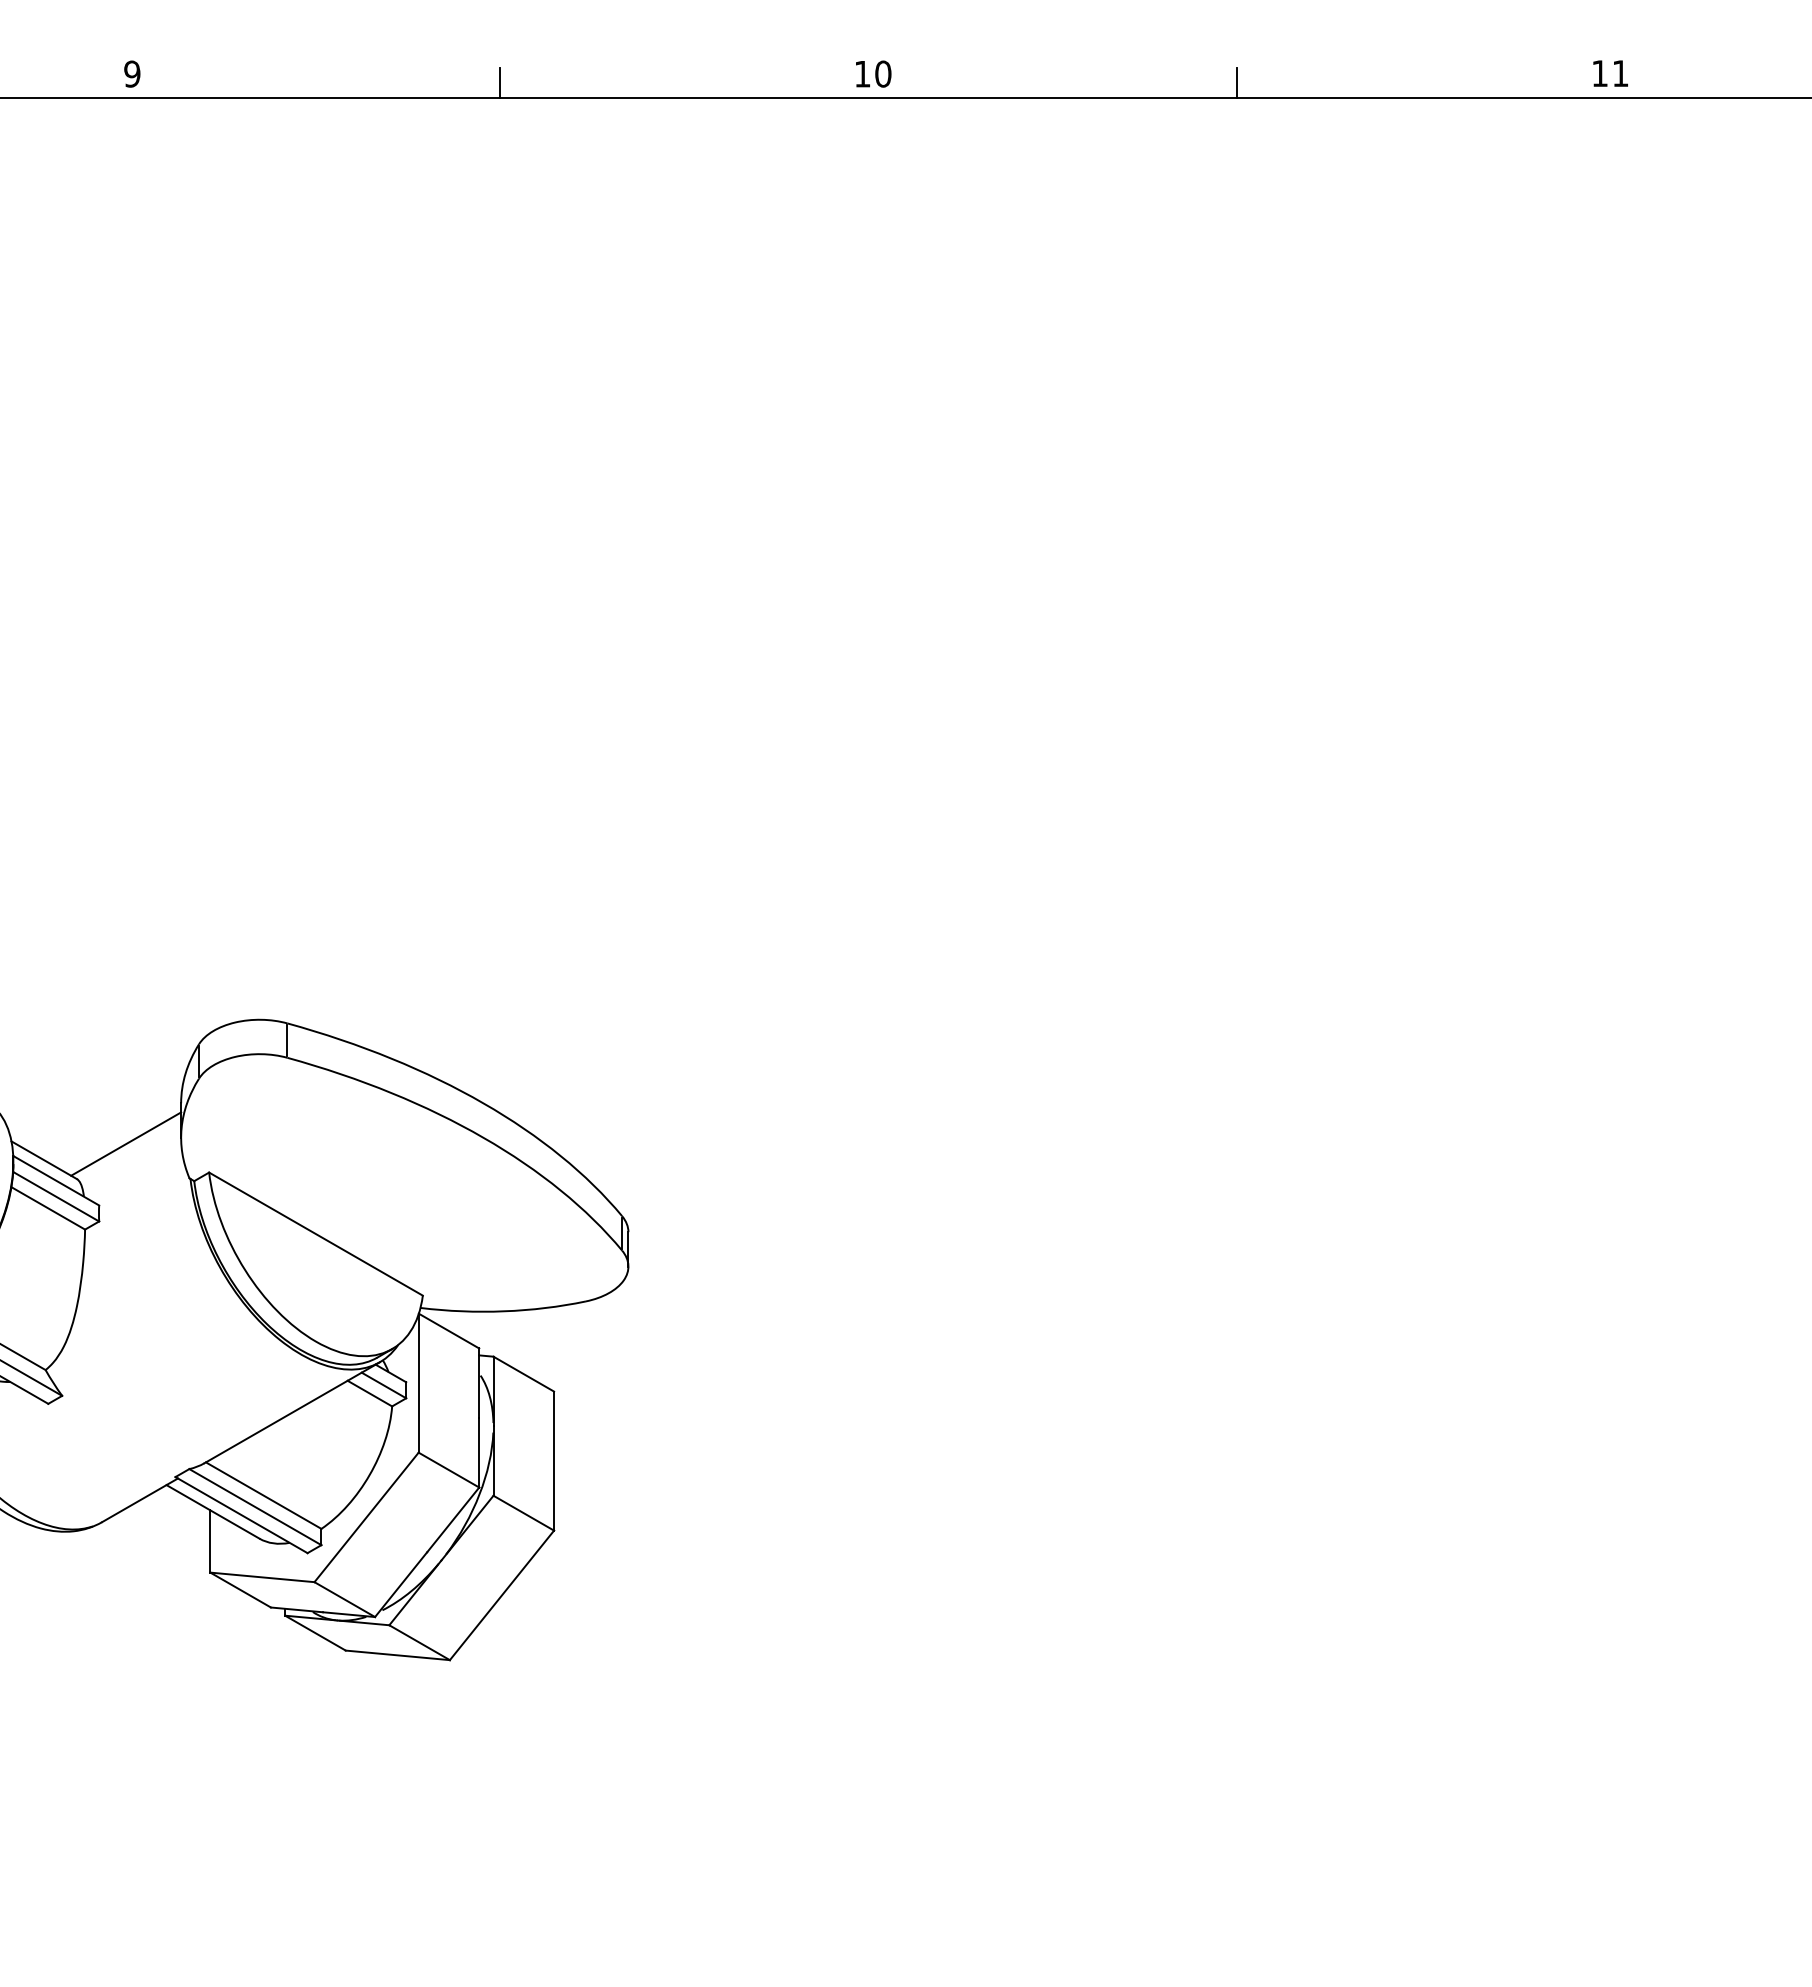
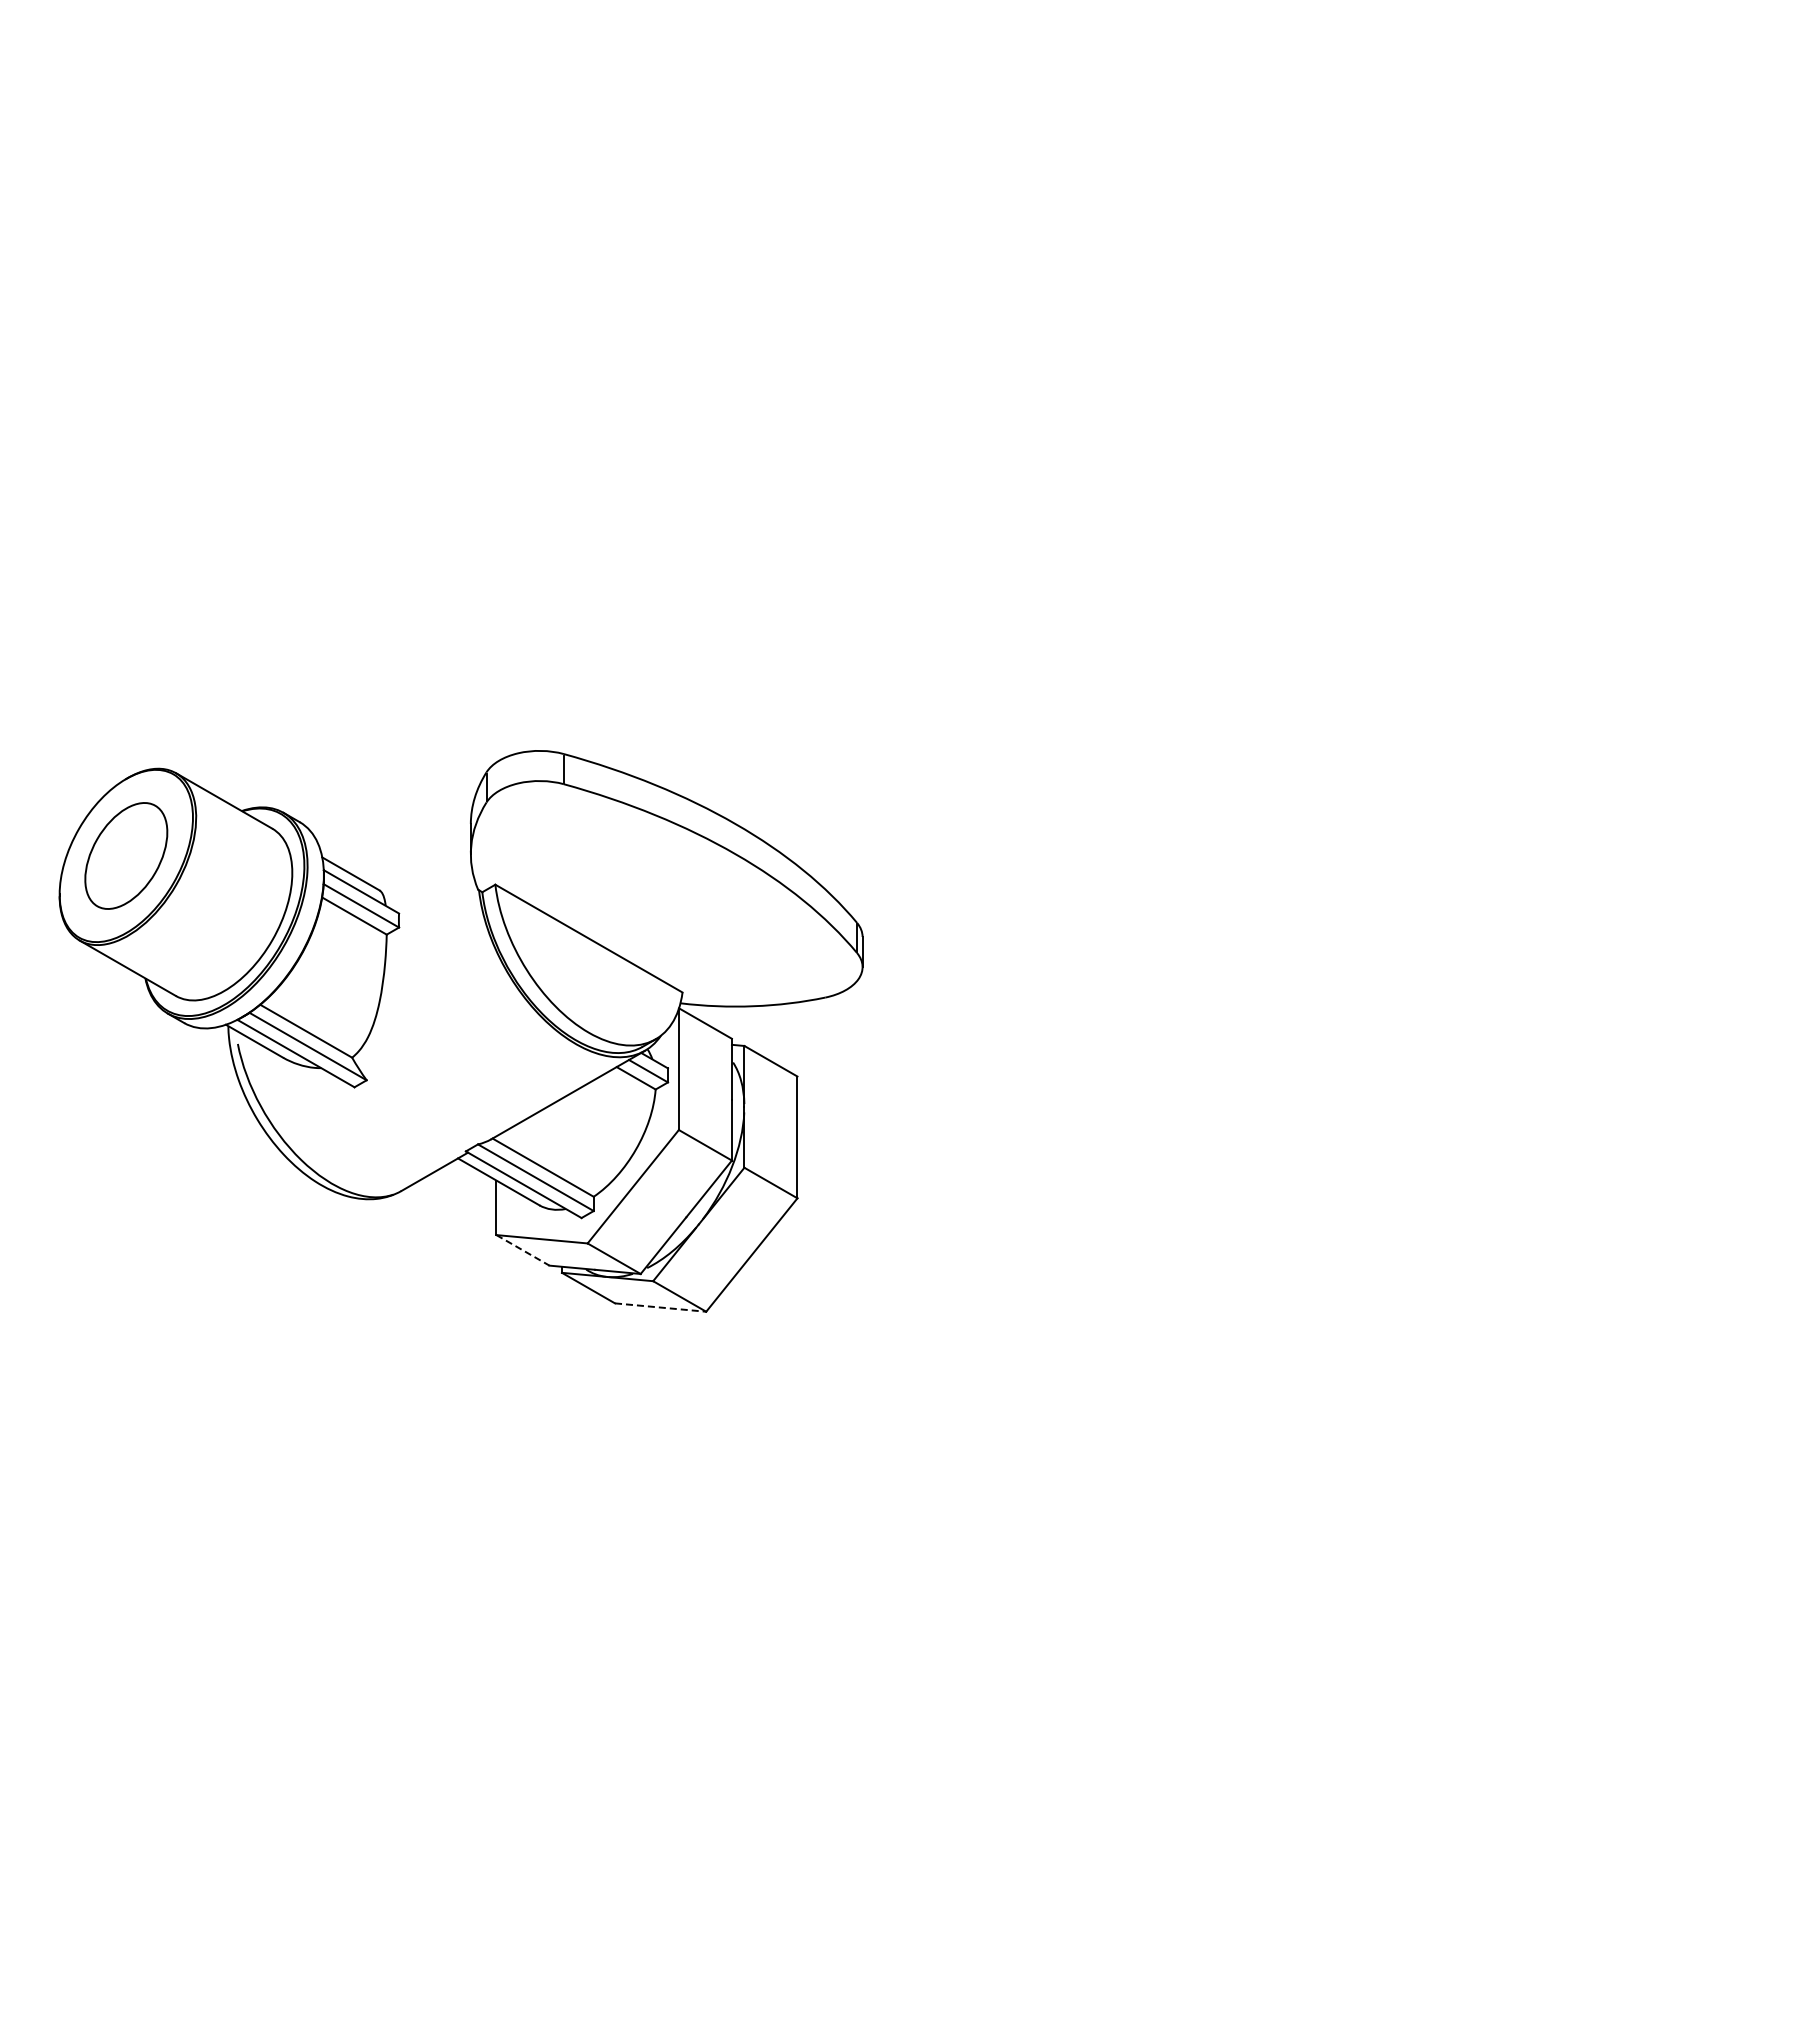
line: (125, 1143) -> (422, 859), removed
line: (240, 1590) -> (522, 1250), solid -> dashed
line: (397, 1655) -> (660, 1307), solid -> dashed

